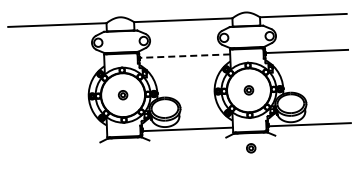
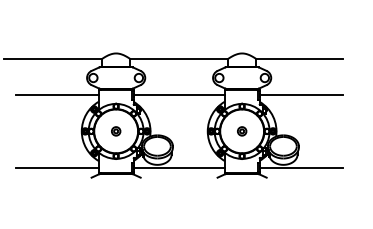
line: (183, 55) -> (178, 94), dashed -> solid
line: (62, 60) -> (56, 94), added
line: (64, 134) -> (56, 168), added
part: (251, 148) -> (242, 189), removed

